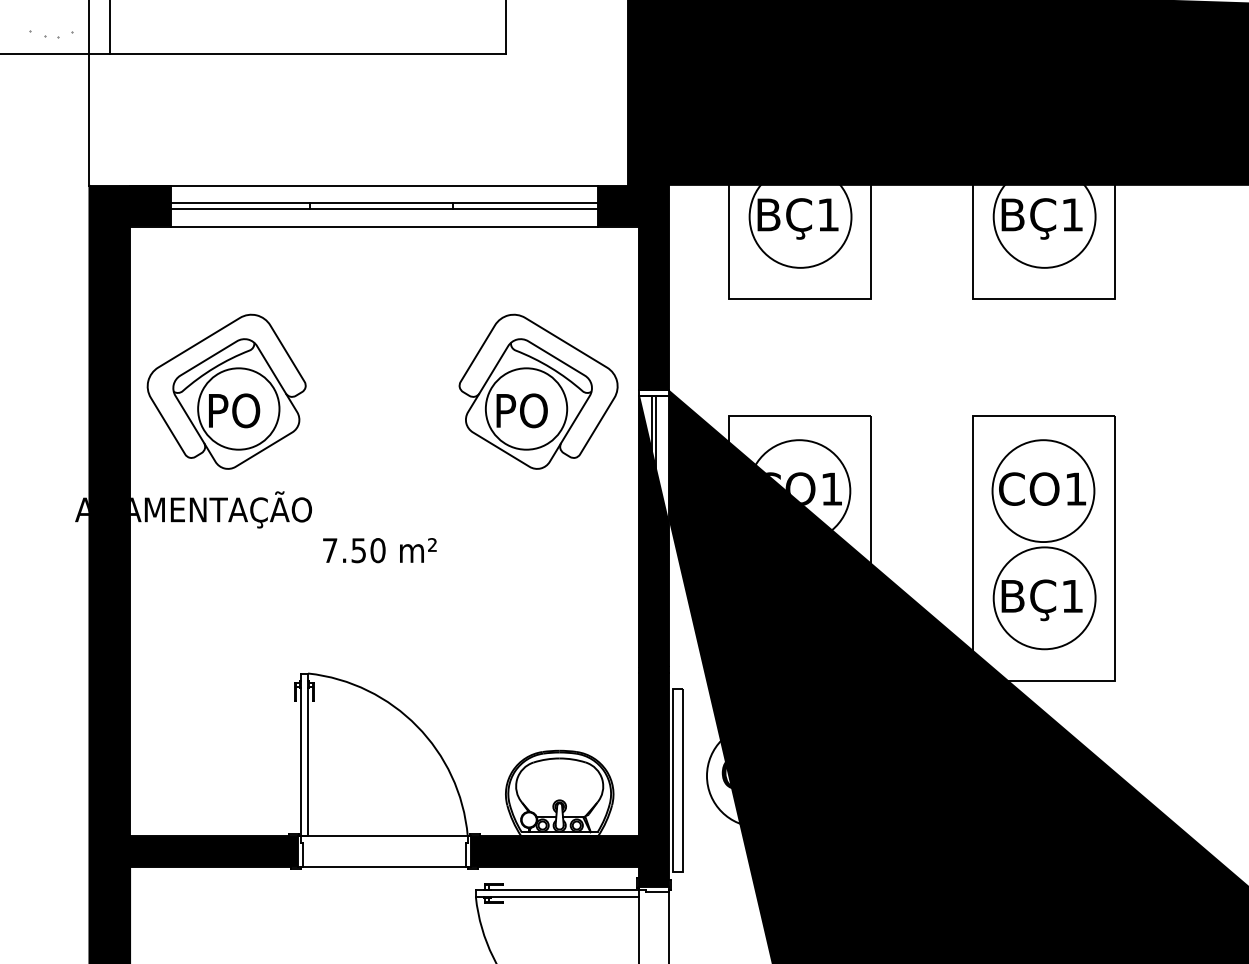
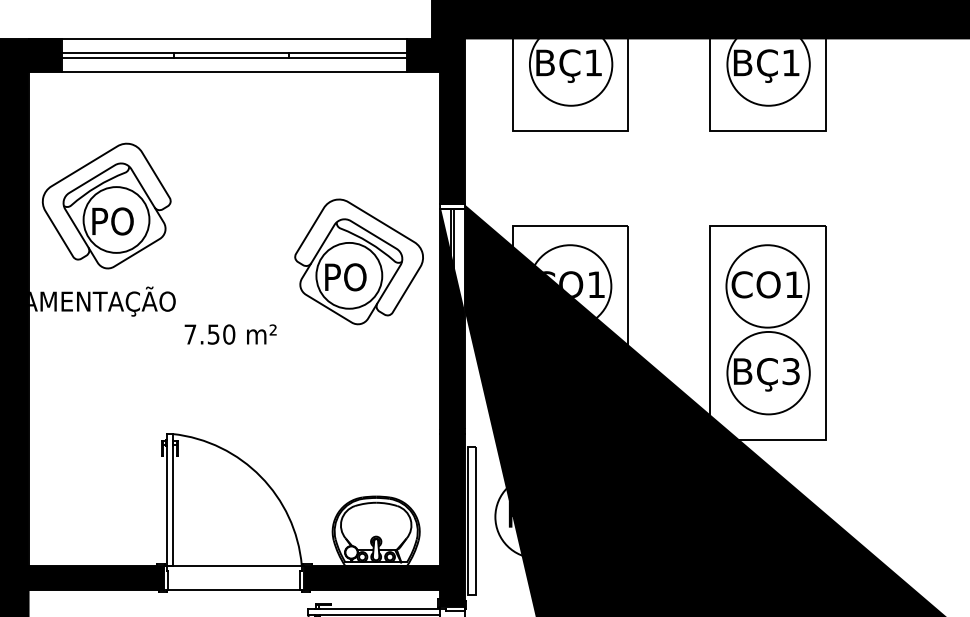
part: (538, 391) -> (359, 261), moved
text: (1072, 596) -> (791, 371), BÇ1 -> BÇ3
text: (726, 773) -> (511, 514), QM -> PO

